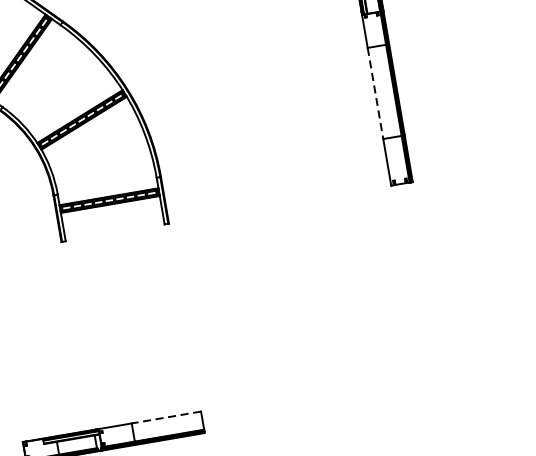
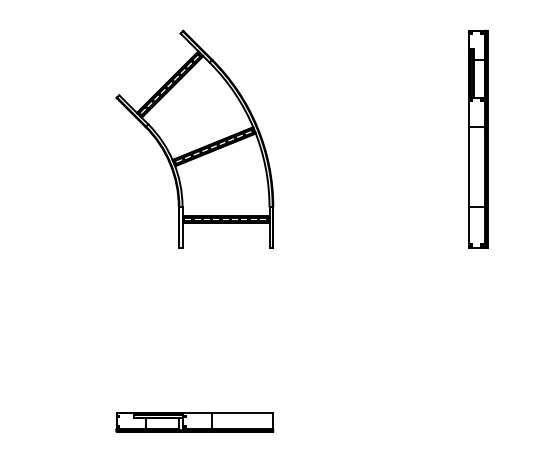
line: (375, 94) -> (468, 167), dashed -> solid
line: (166, 417) -> (242, 413), dashed -> solid

